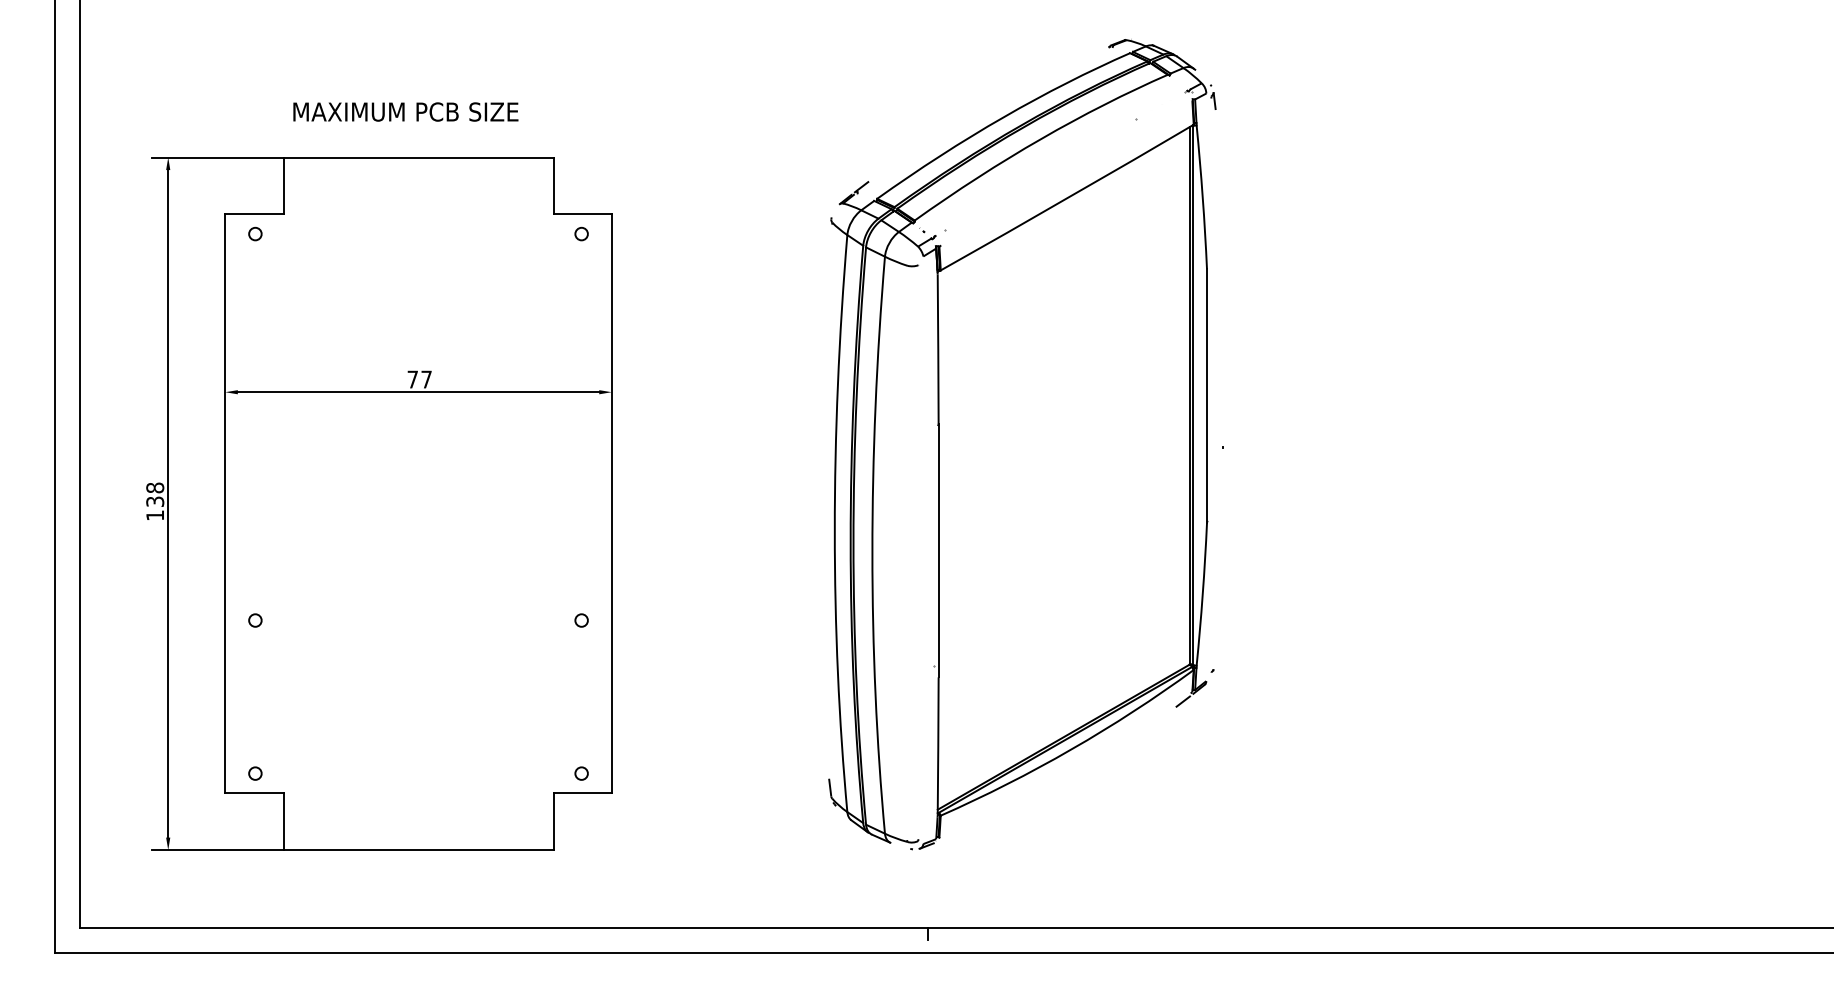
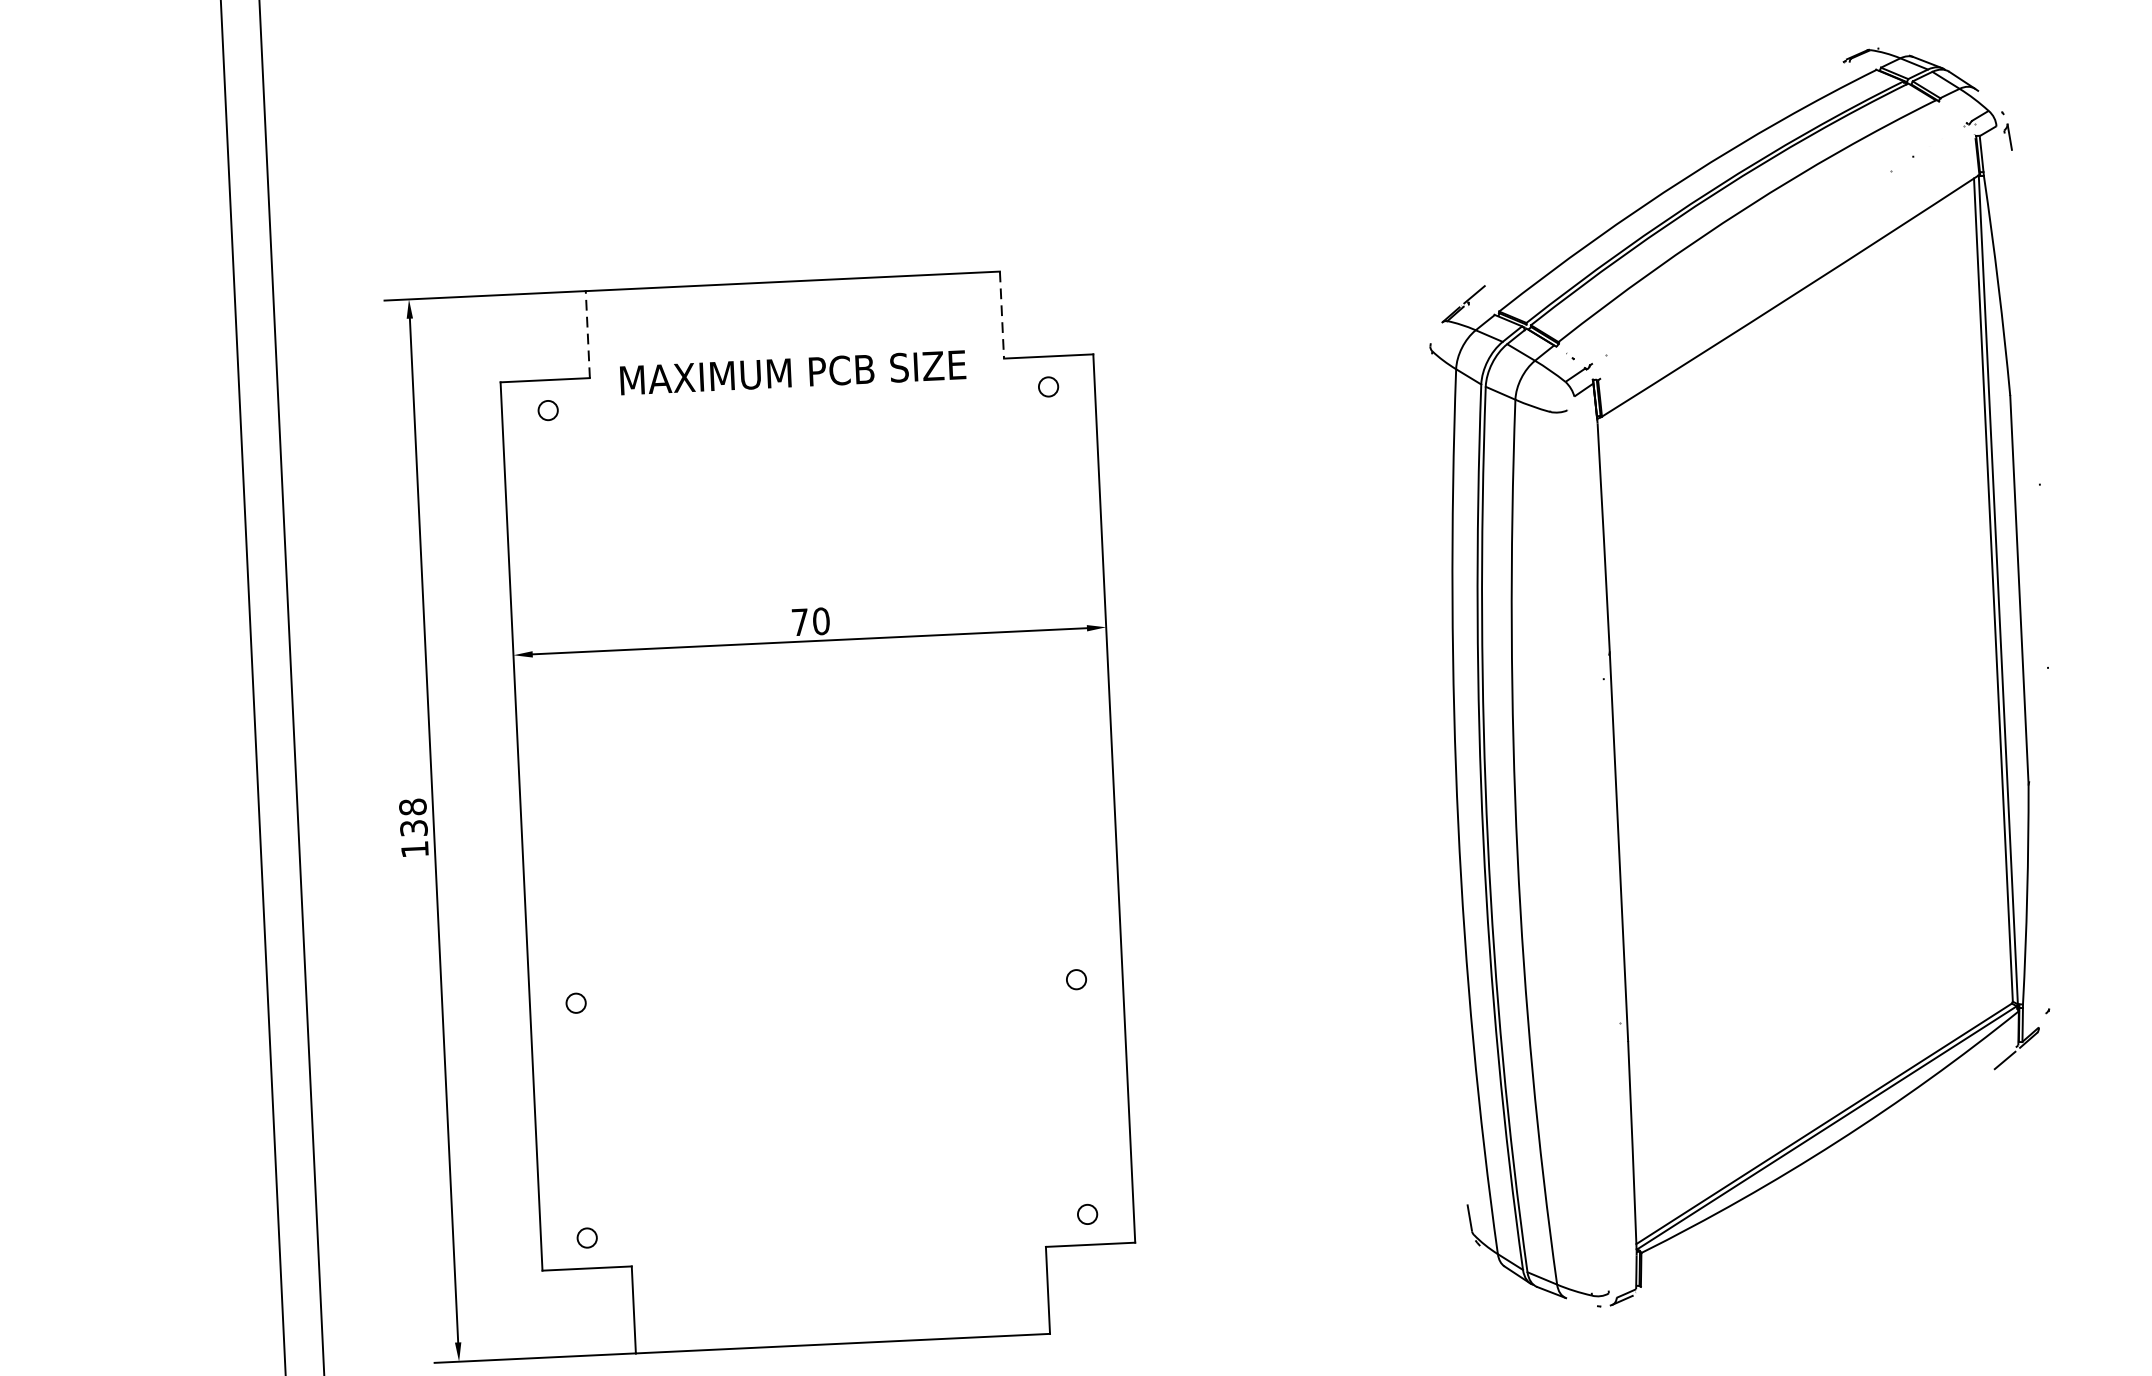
text: (405, 111) -> (792, 371), moved
line: (283, 185) -> (587, 334), solid -> dashed
line: (553, 186) -> (1001, 316), solid -> dashed
text: (426, 379) -> (821, 621), 77 -> 70

